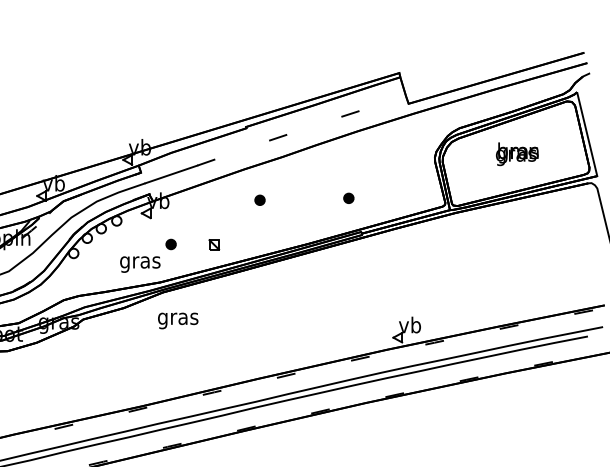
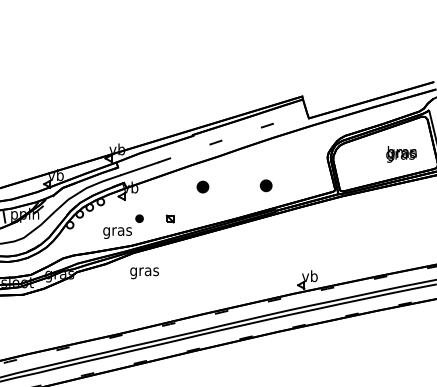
text: (517, 154) -> (401, 154), moved
part: (349, 197) -> (266, 185), size x1.6
part: (259, 200) -> (202, 187), size x1.6

